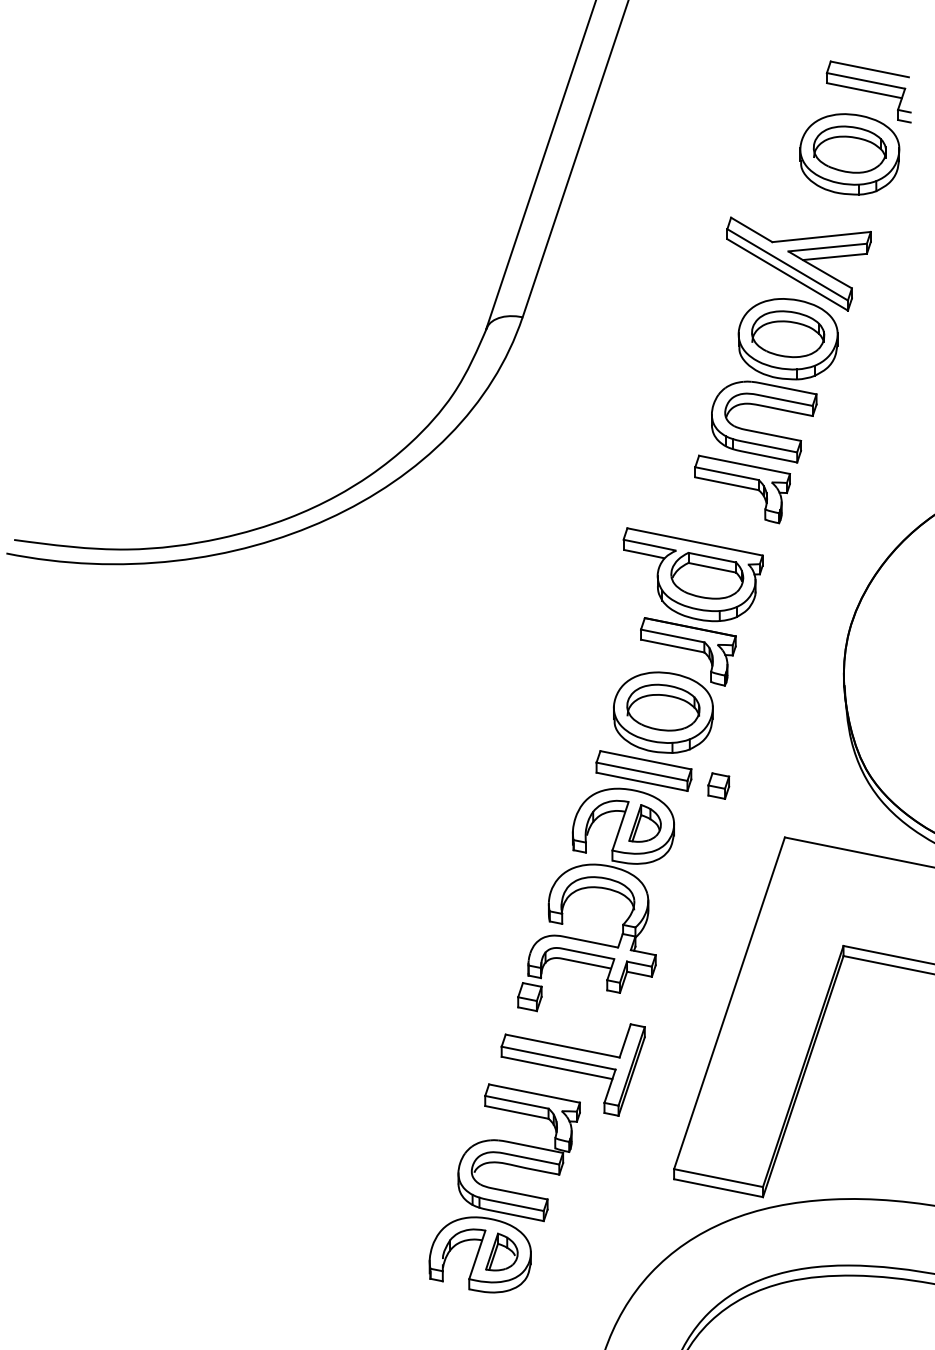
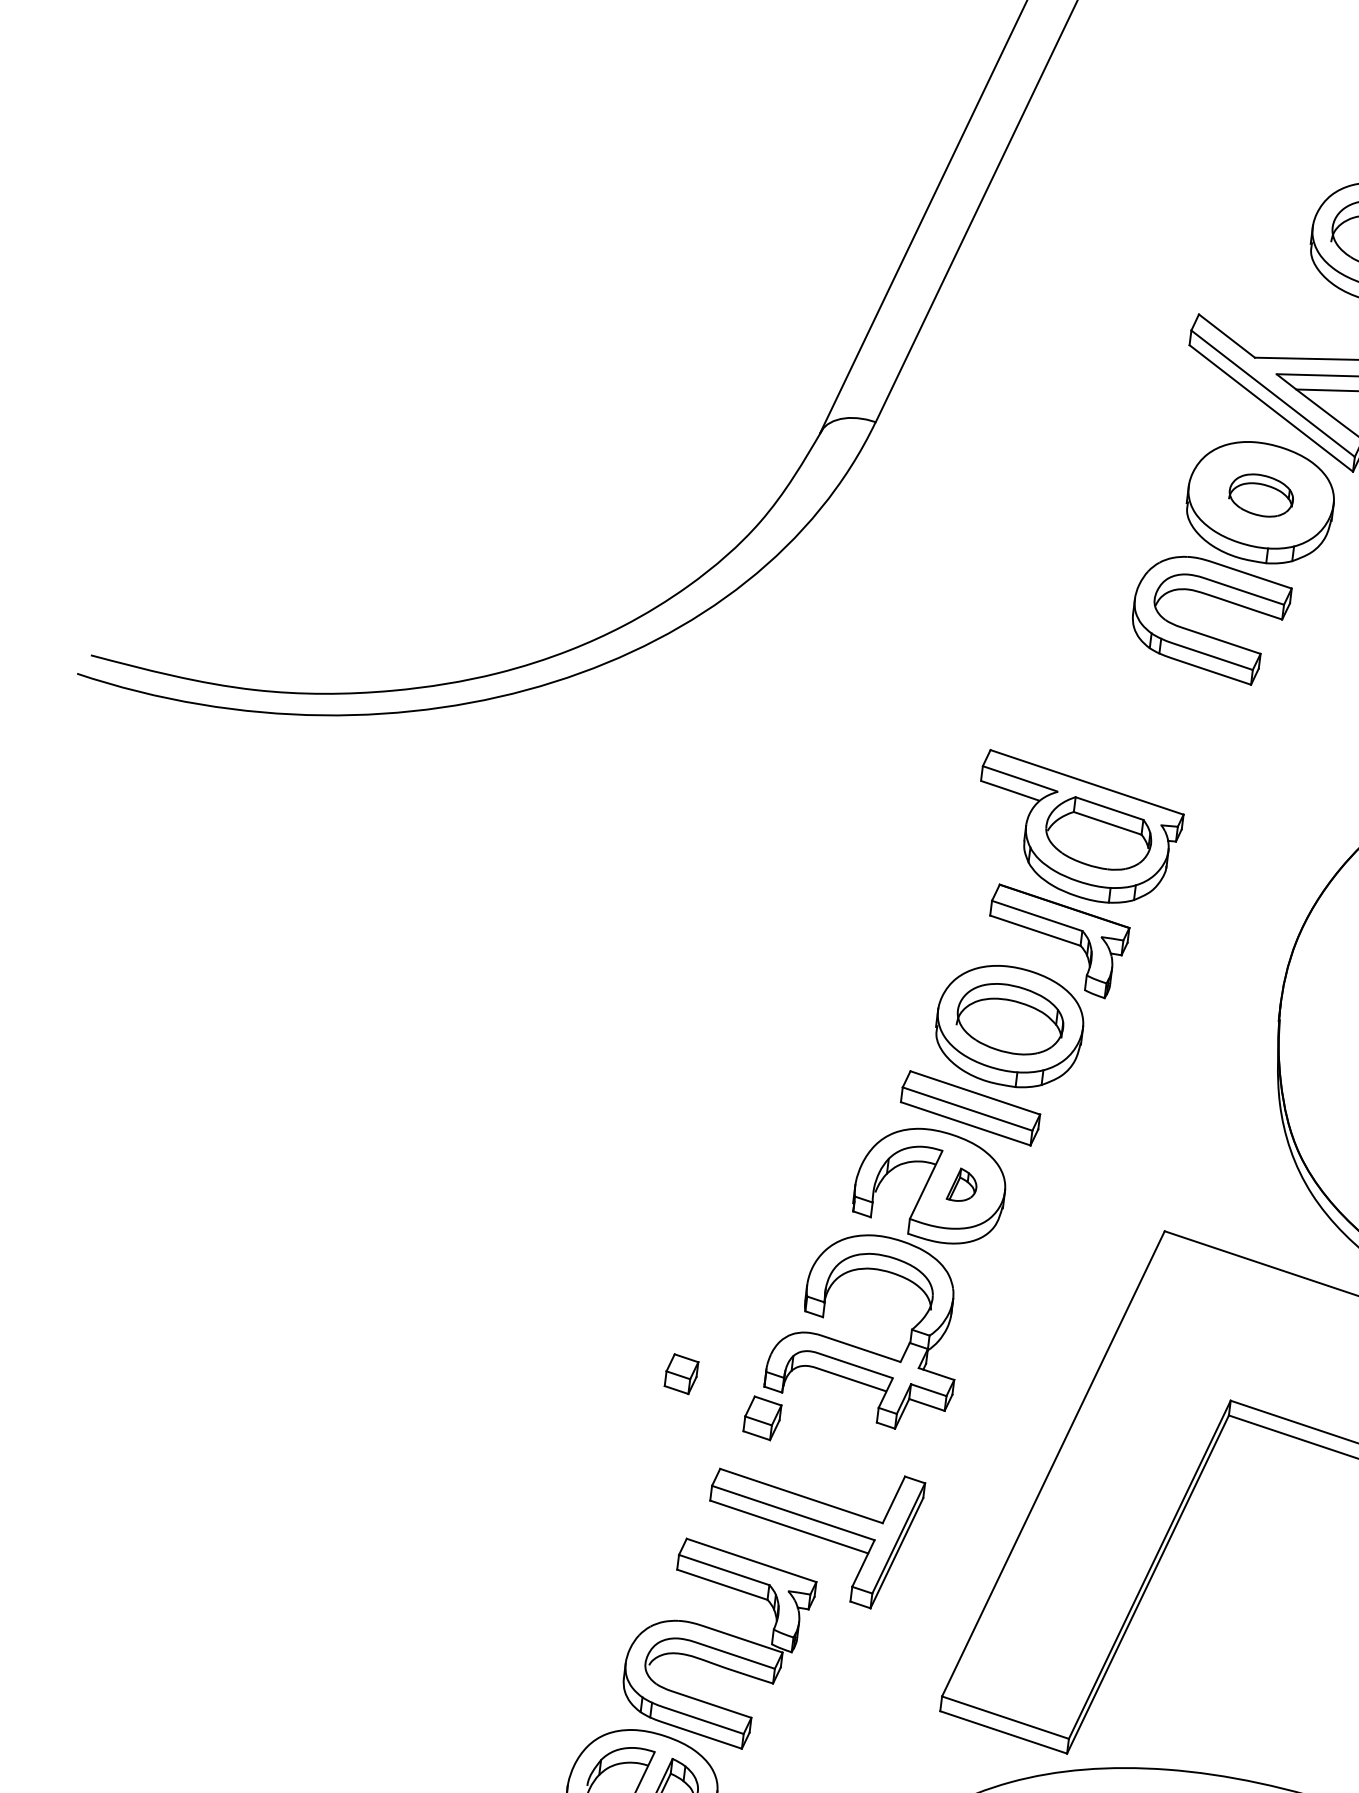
part: (788, 334) -> (1261, 495), size x0.6
part: (742, 489) -> (1166, 714), removed
part: (718, 785) -> (681, 1373), moved
part: (644, 823) -> (961, 1185), size x0.6

